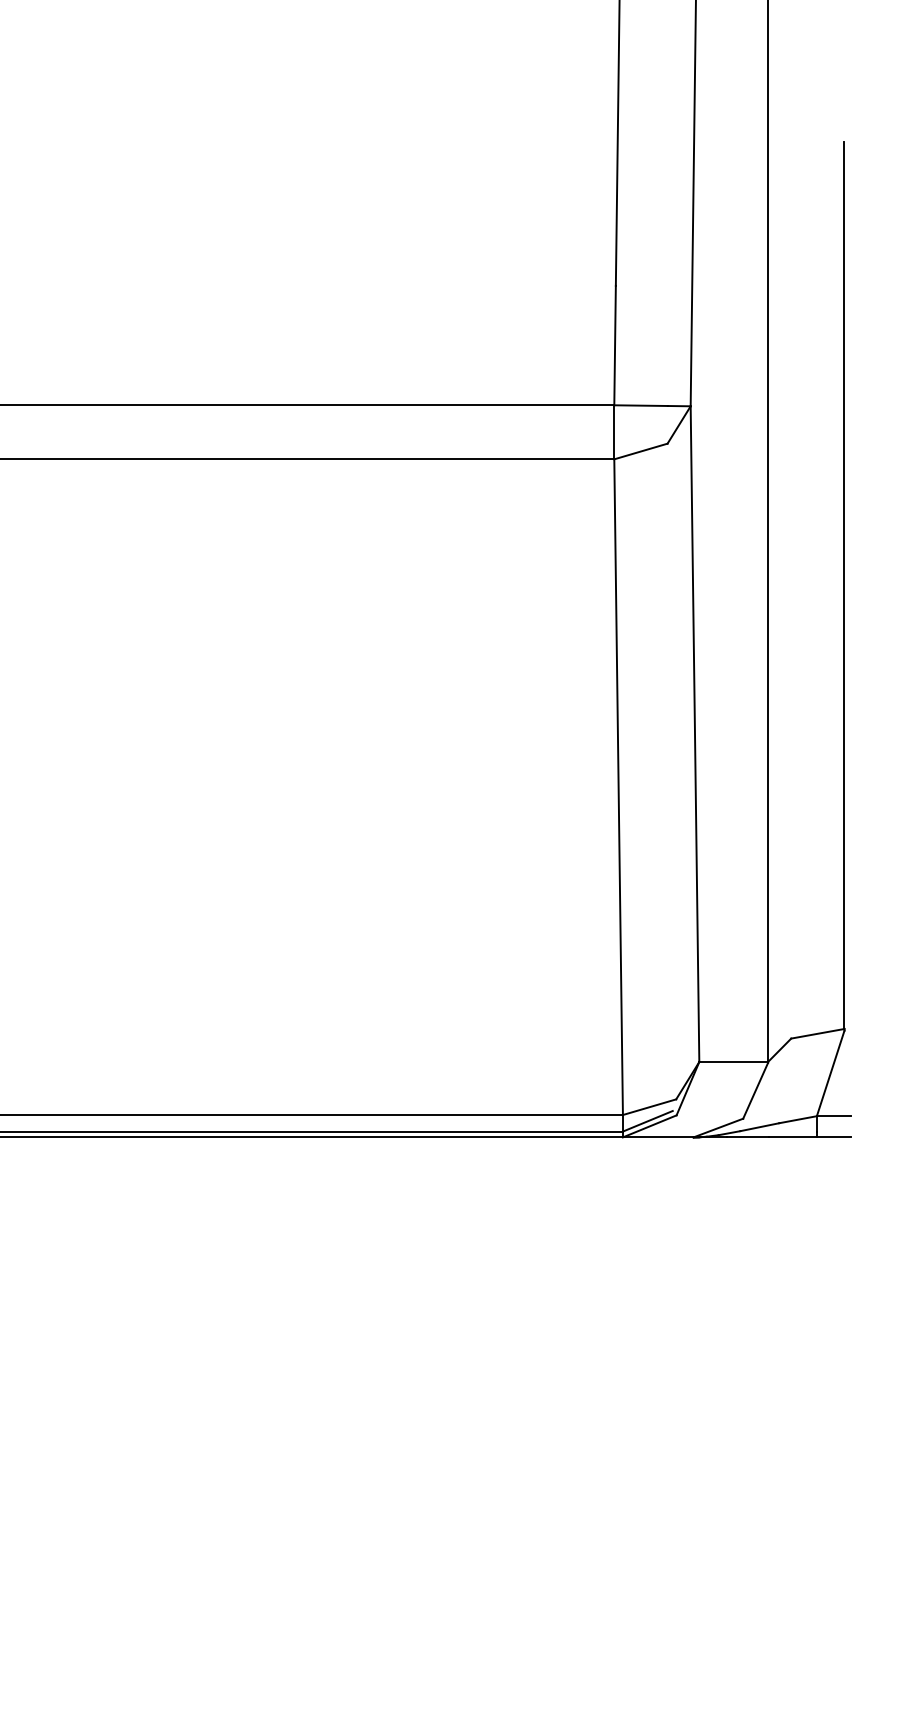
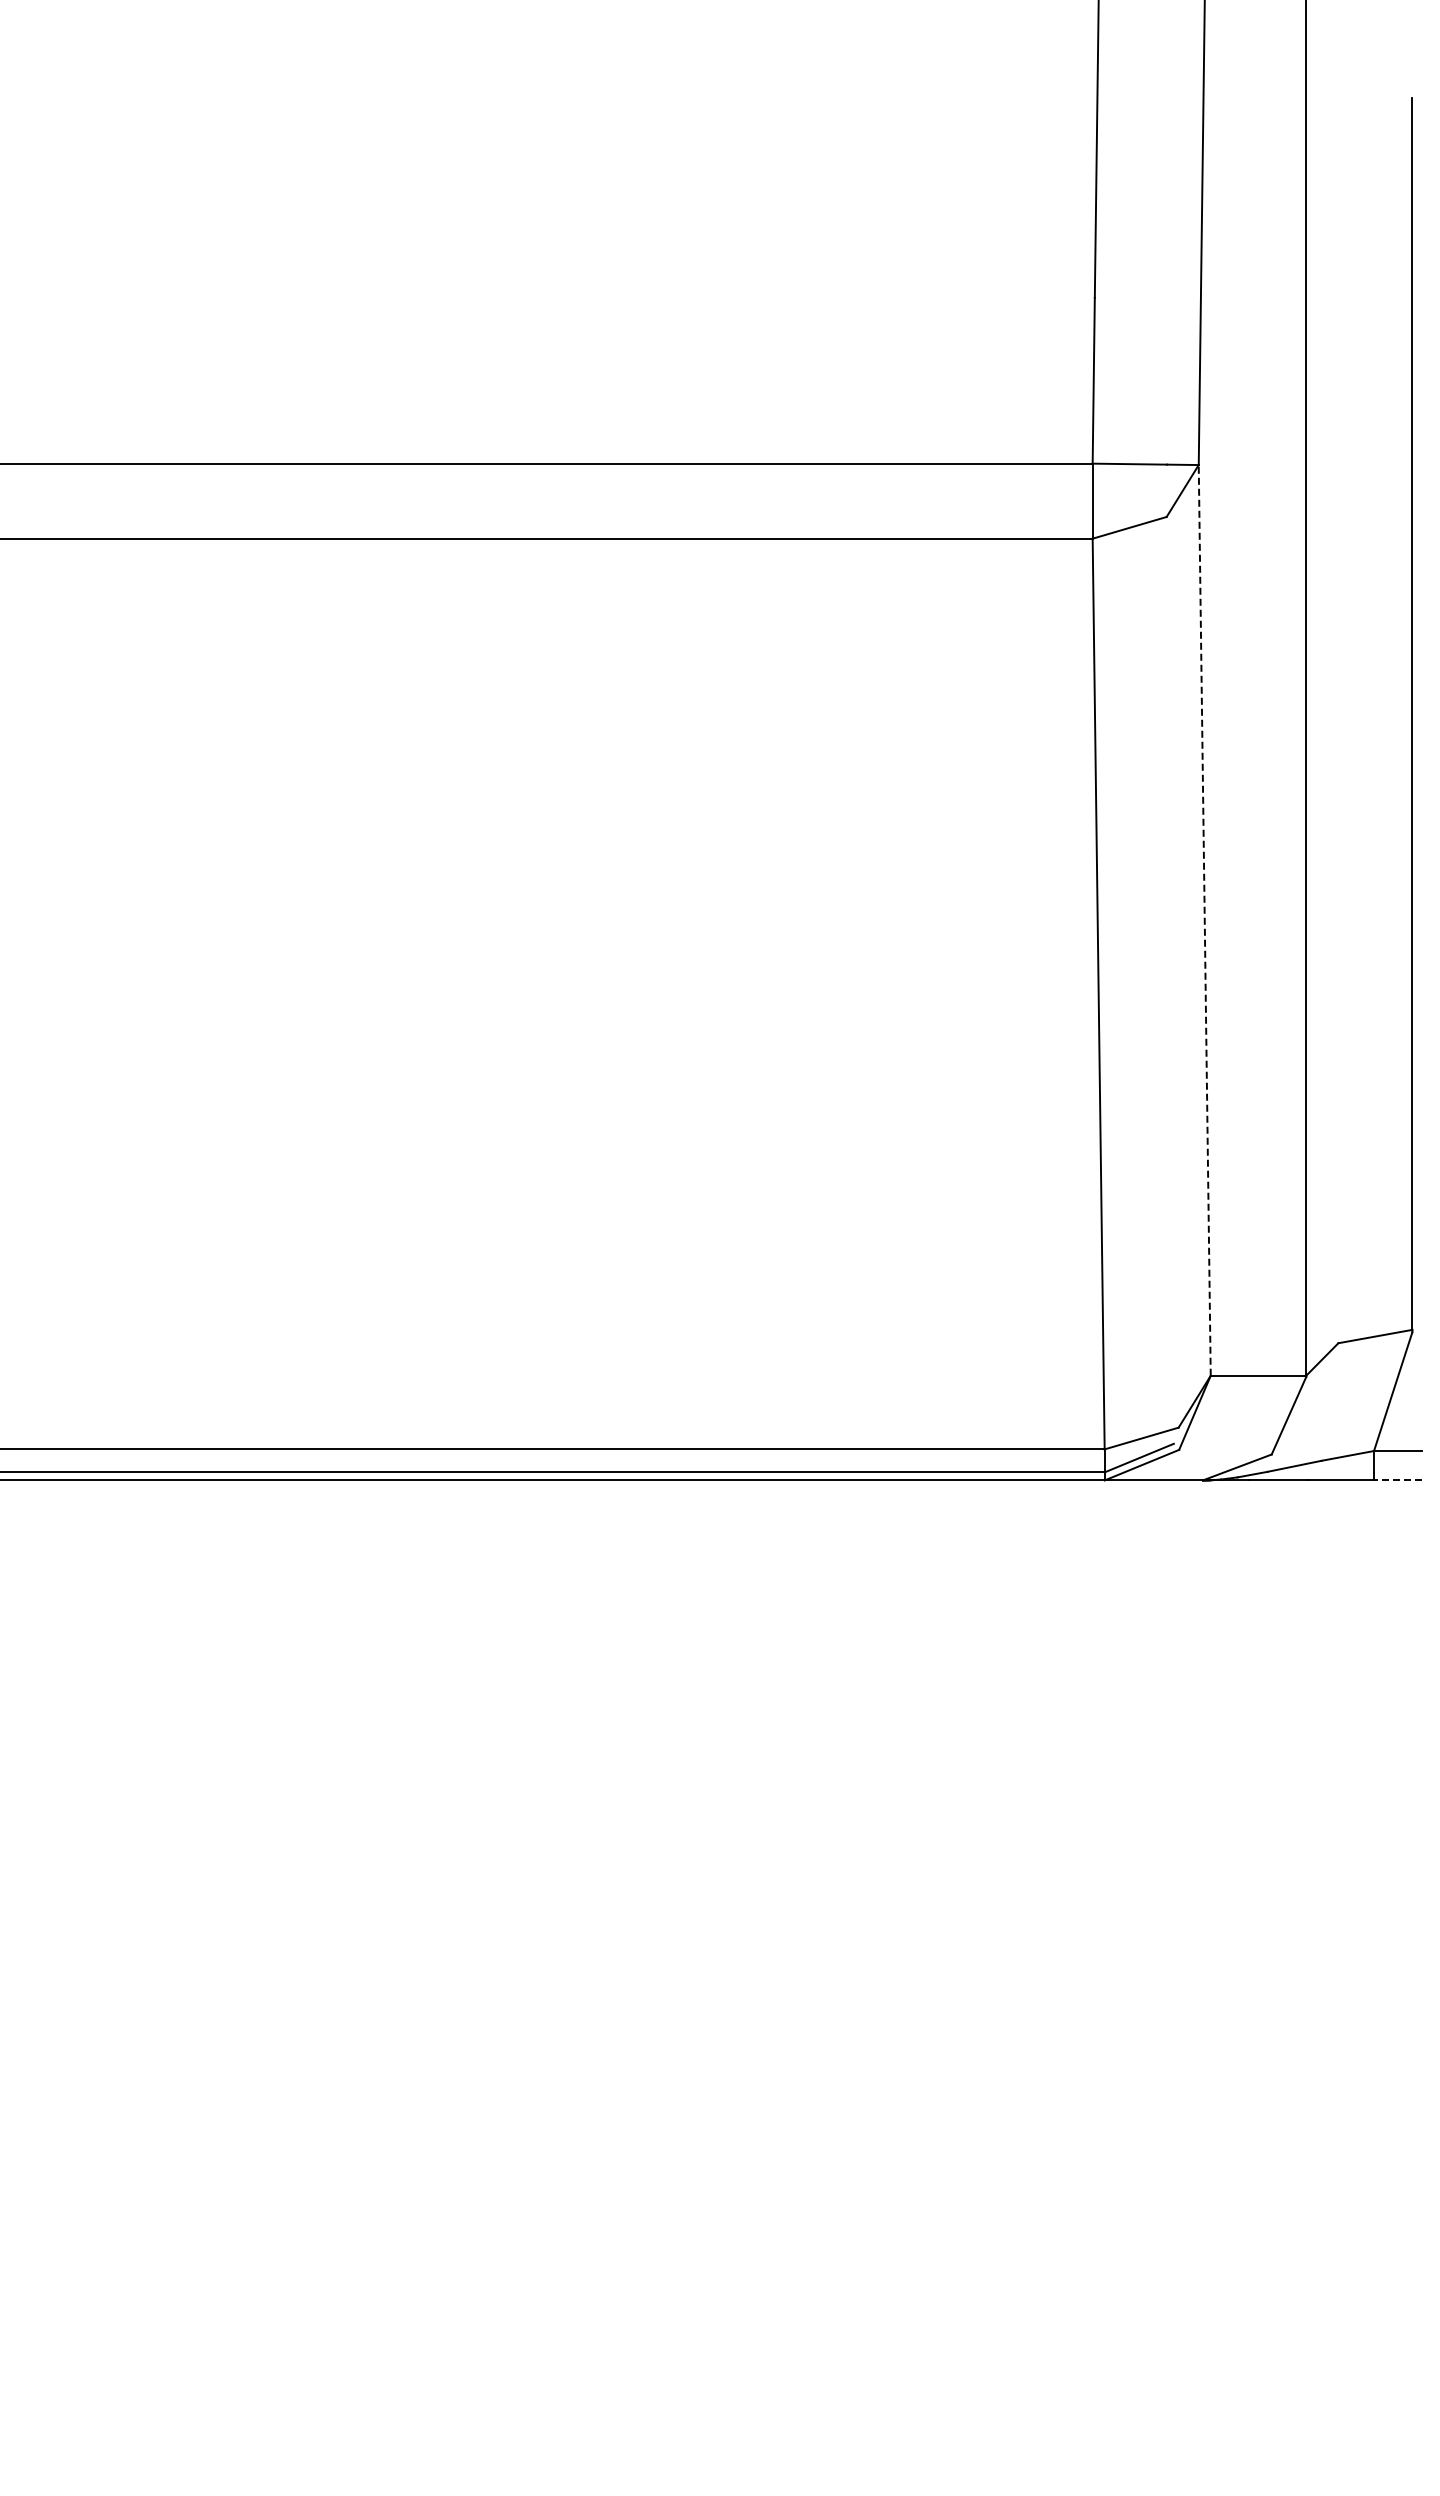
line: (694, 733) -> (1204, 919), solid -> dashed
line: (833, 1137) -> (1397, 1480), solid -> dashed

